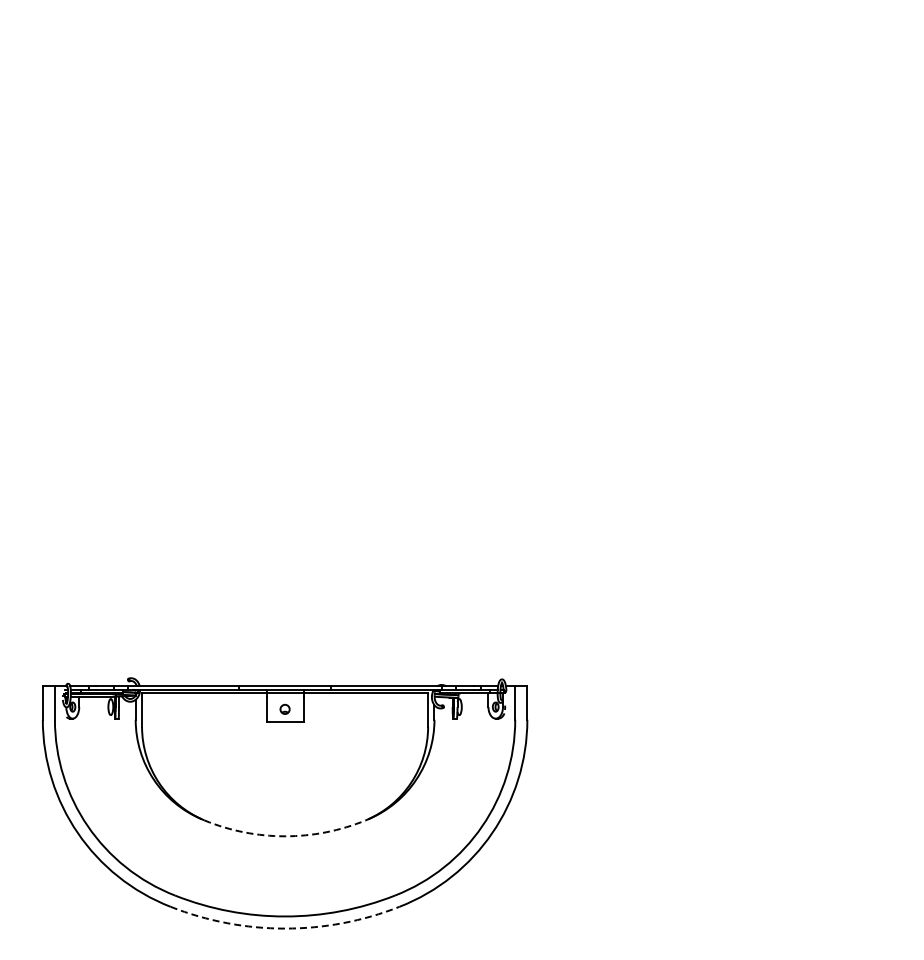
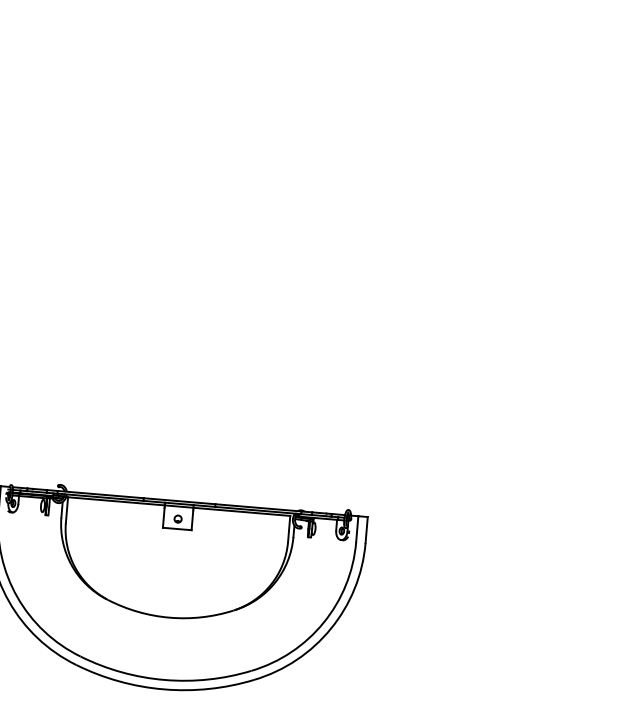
arc: (285, 836) -> (170, 617), dashed -> solid
arc: (285, 928) -> (164, 689), dashed -> solid

